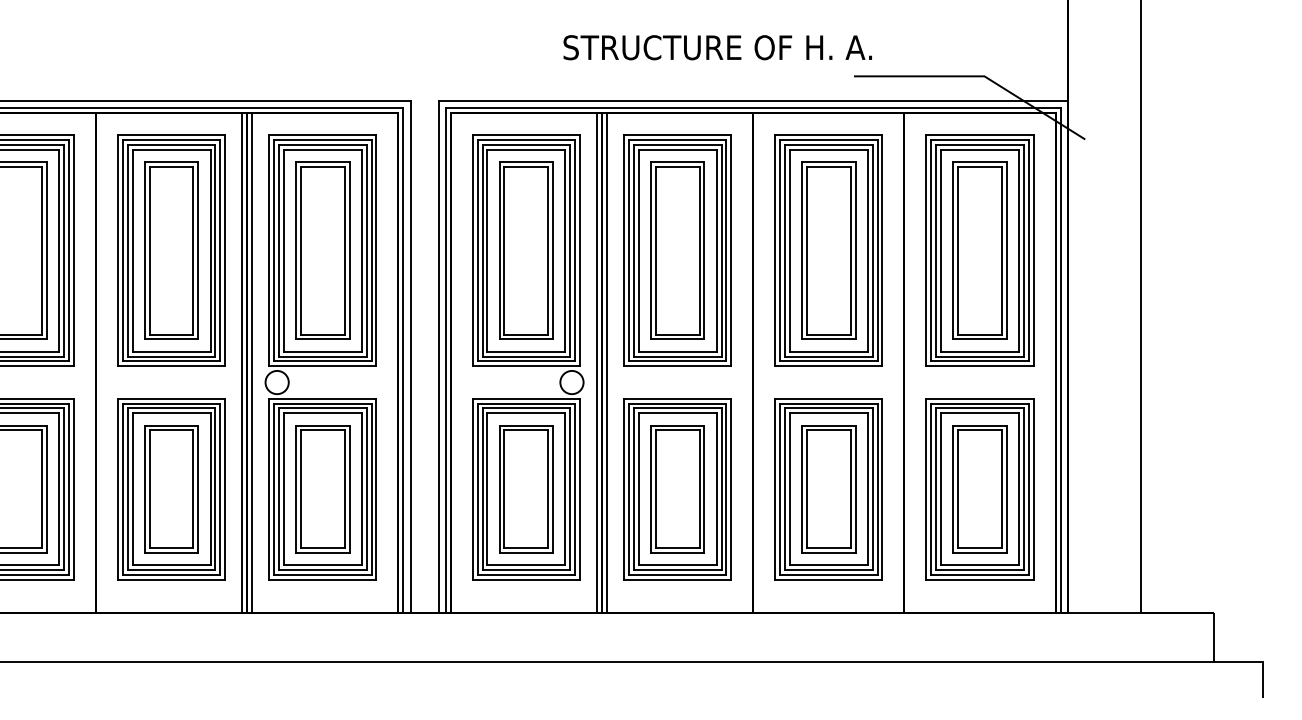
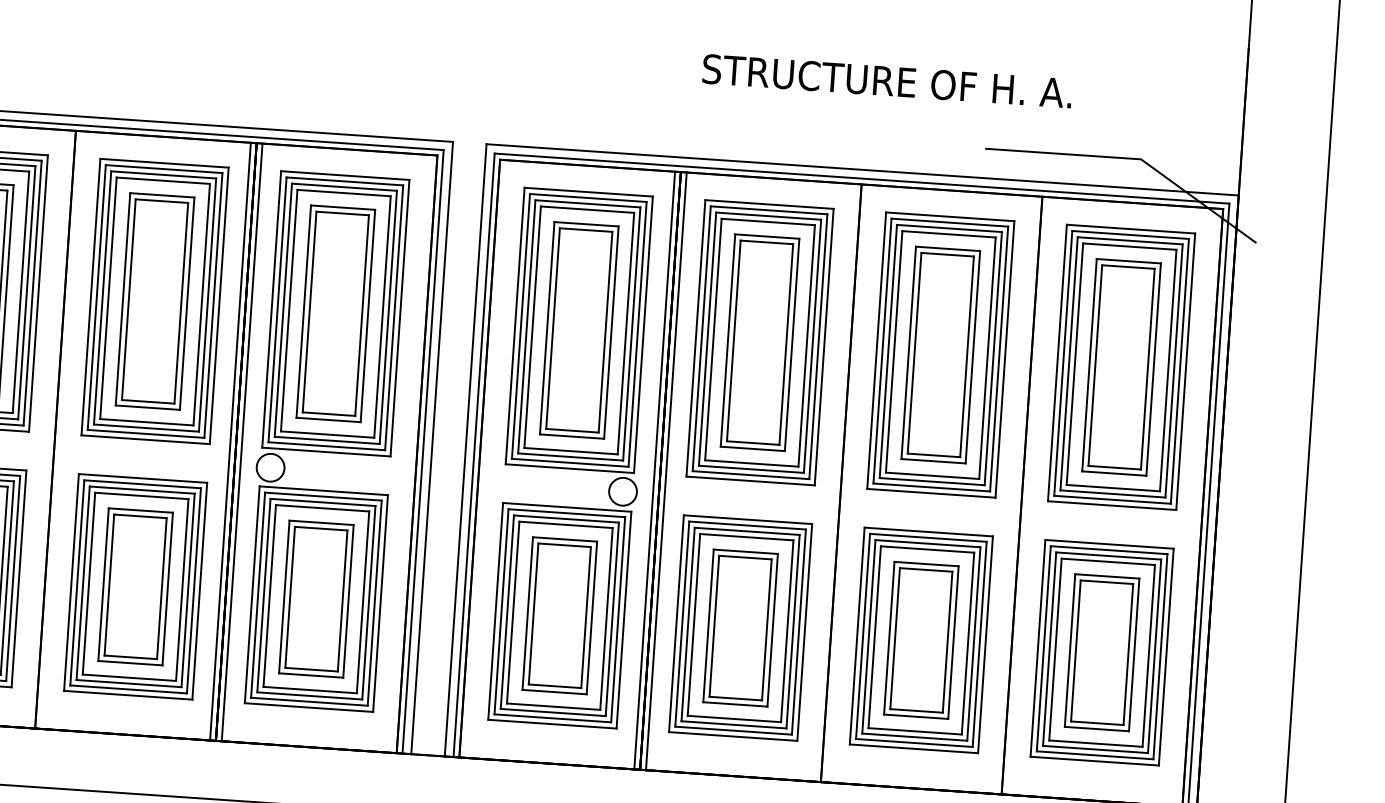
text: (717, 47) -> (887, 80), moved

